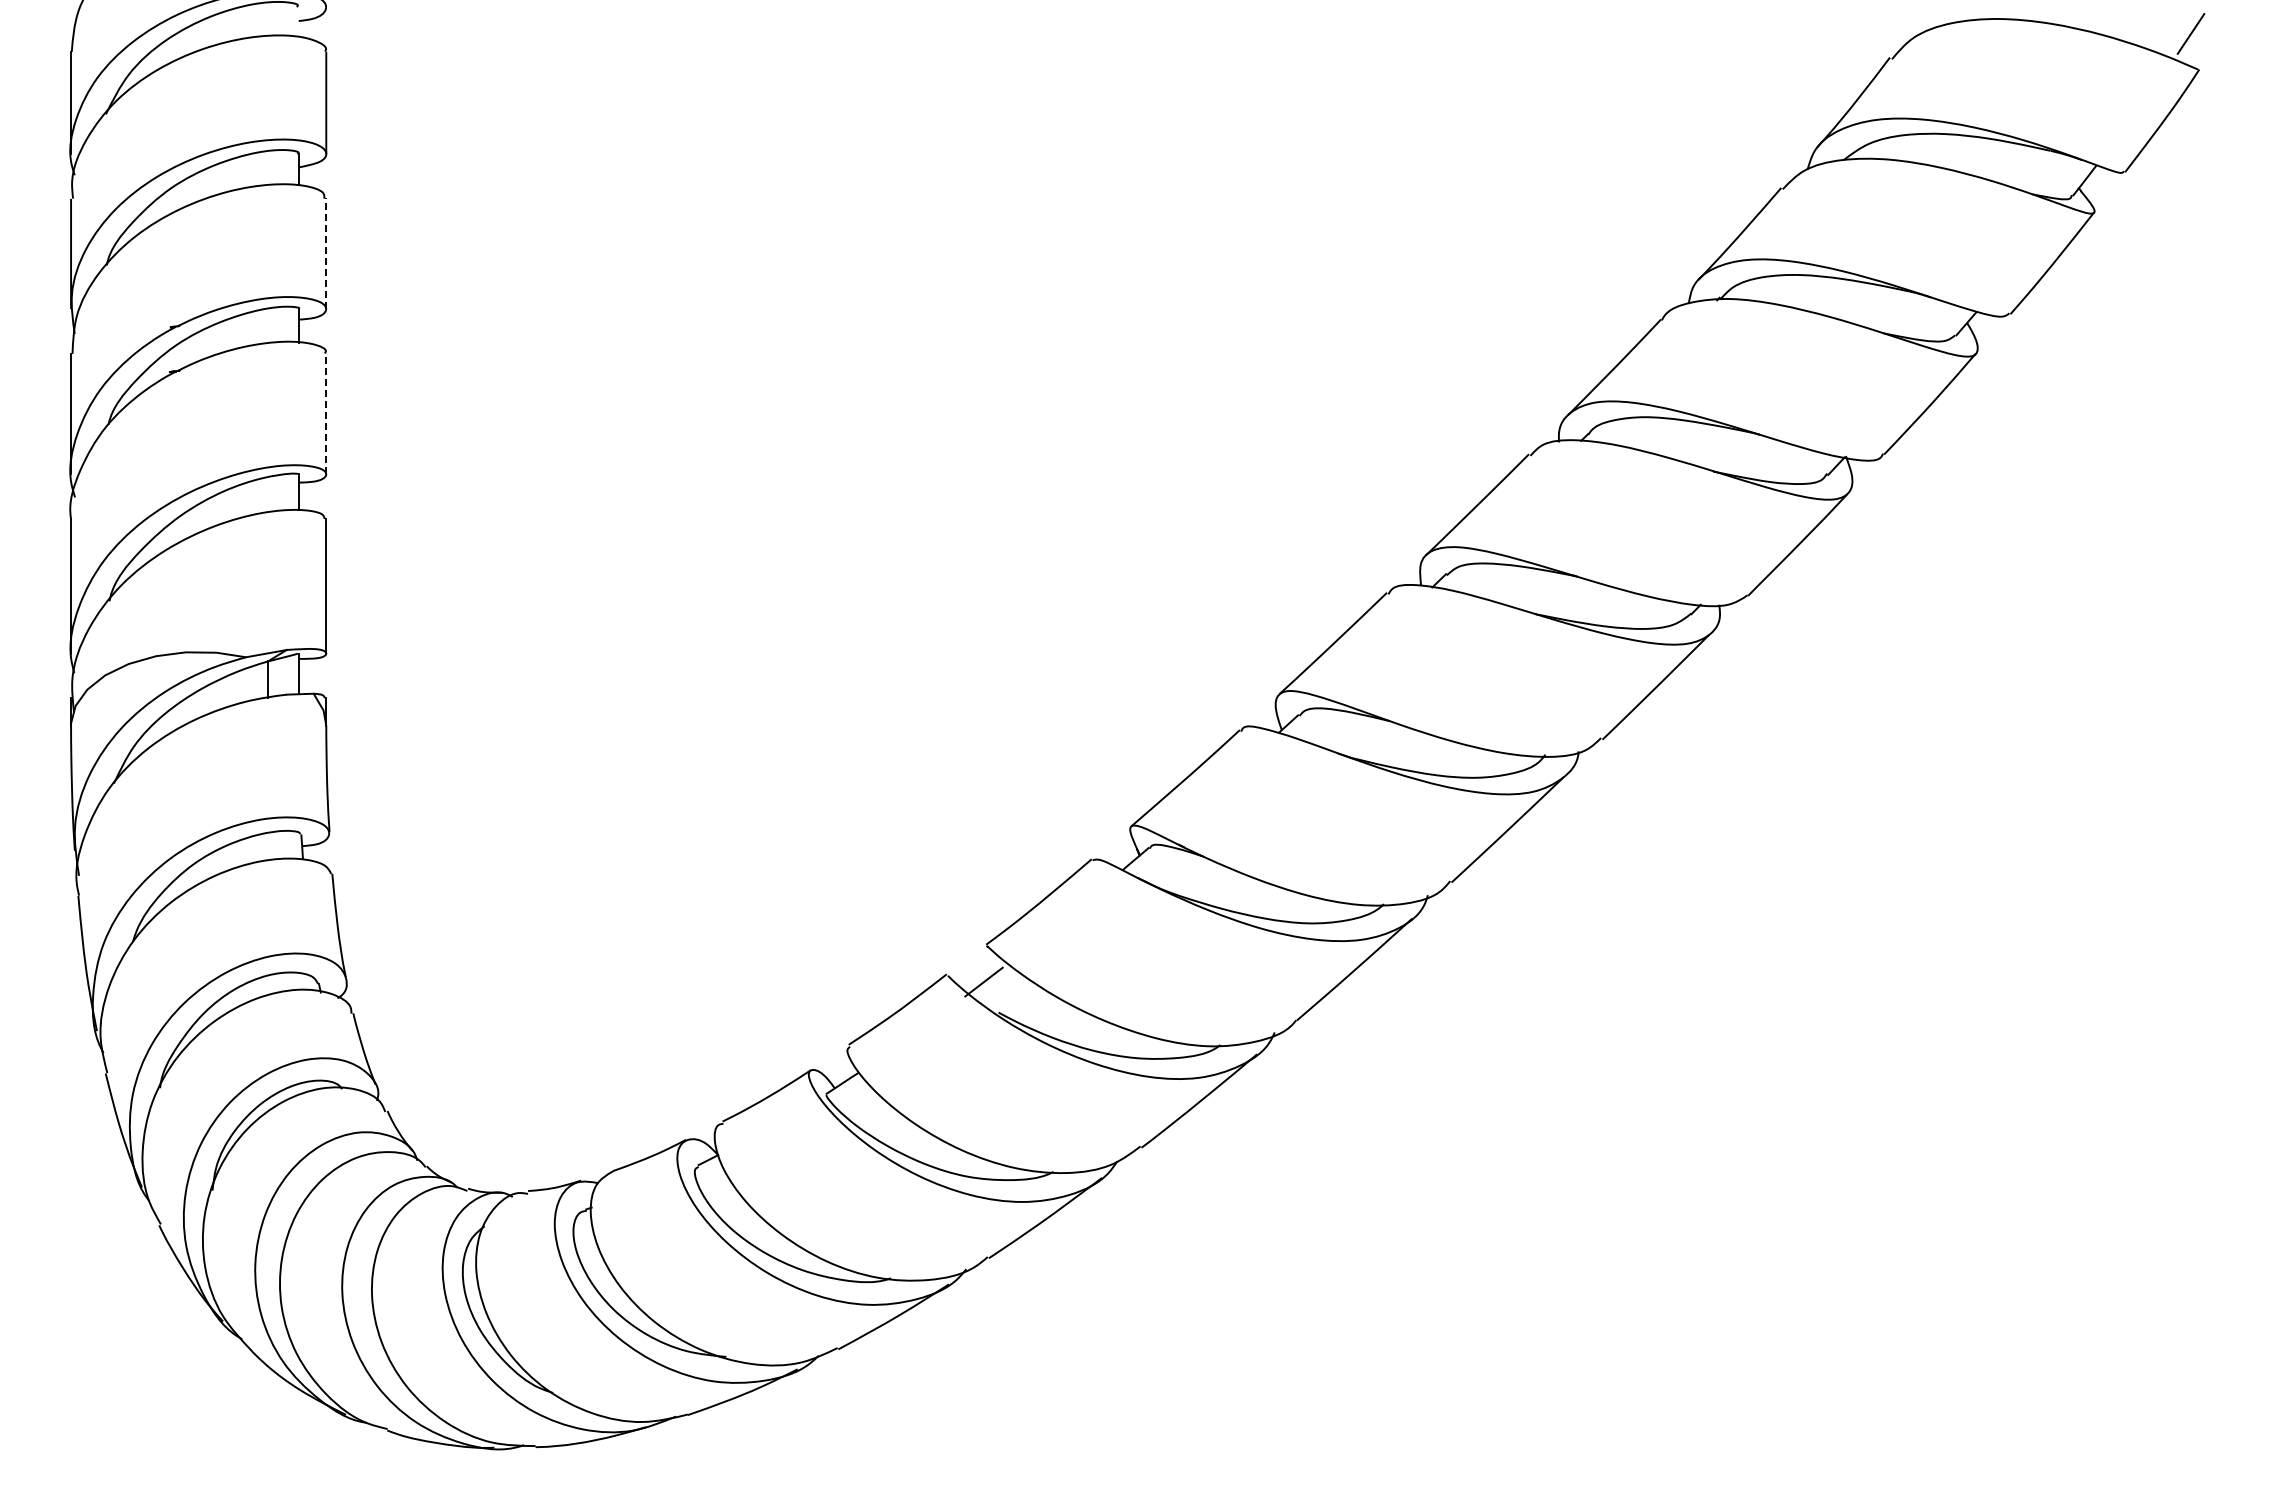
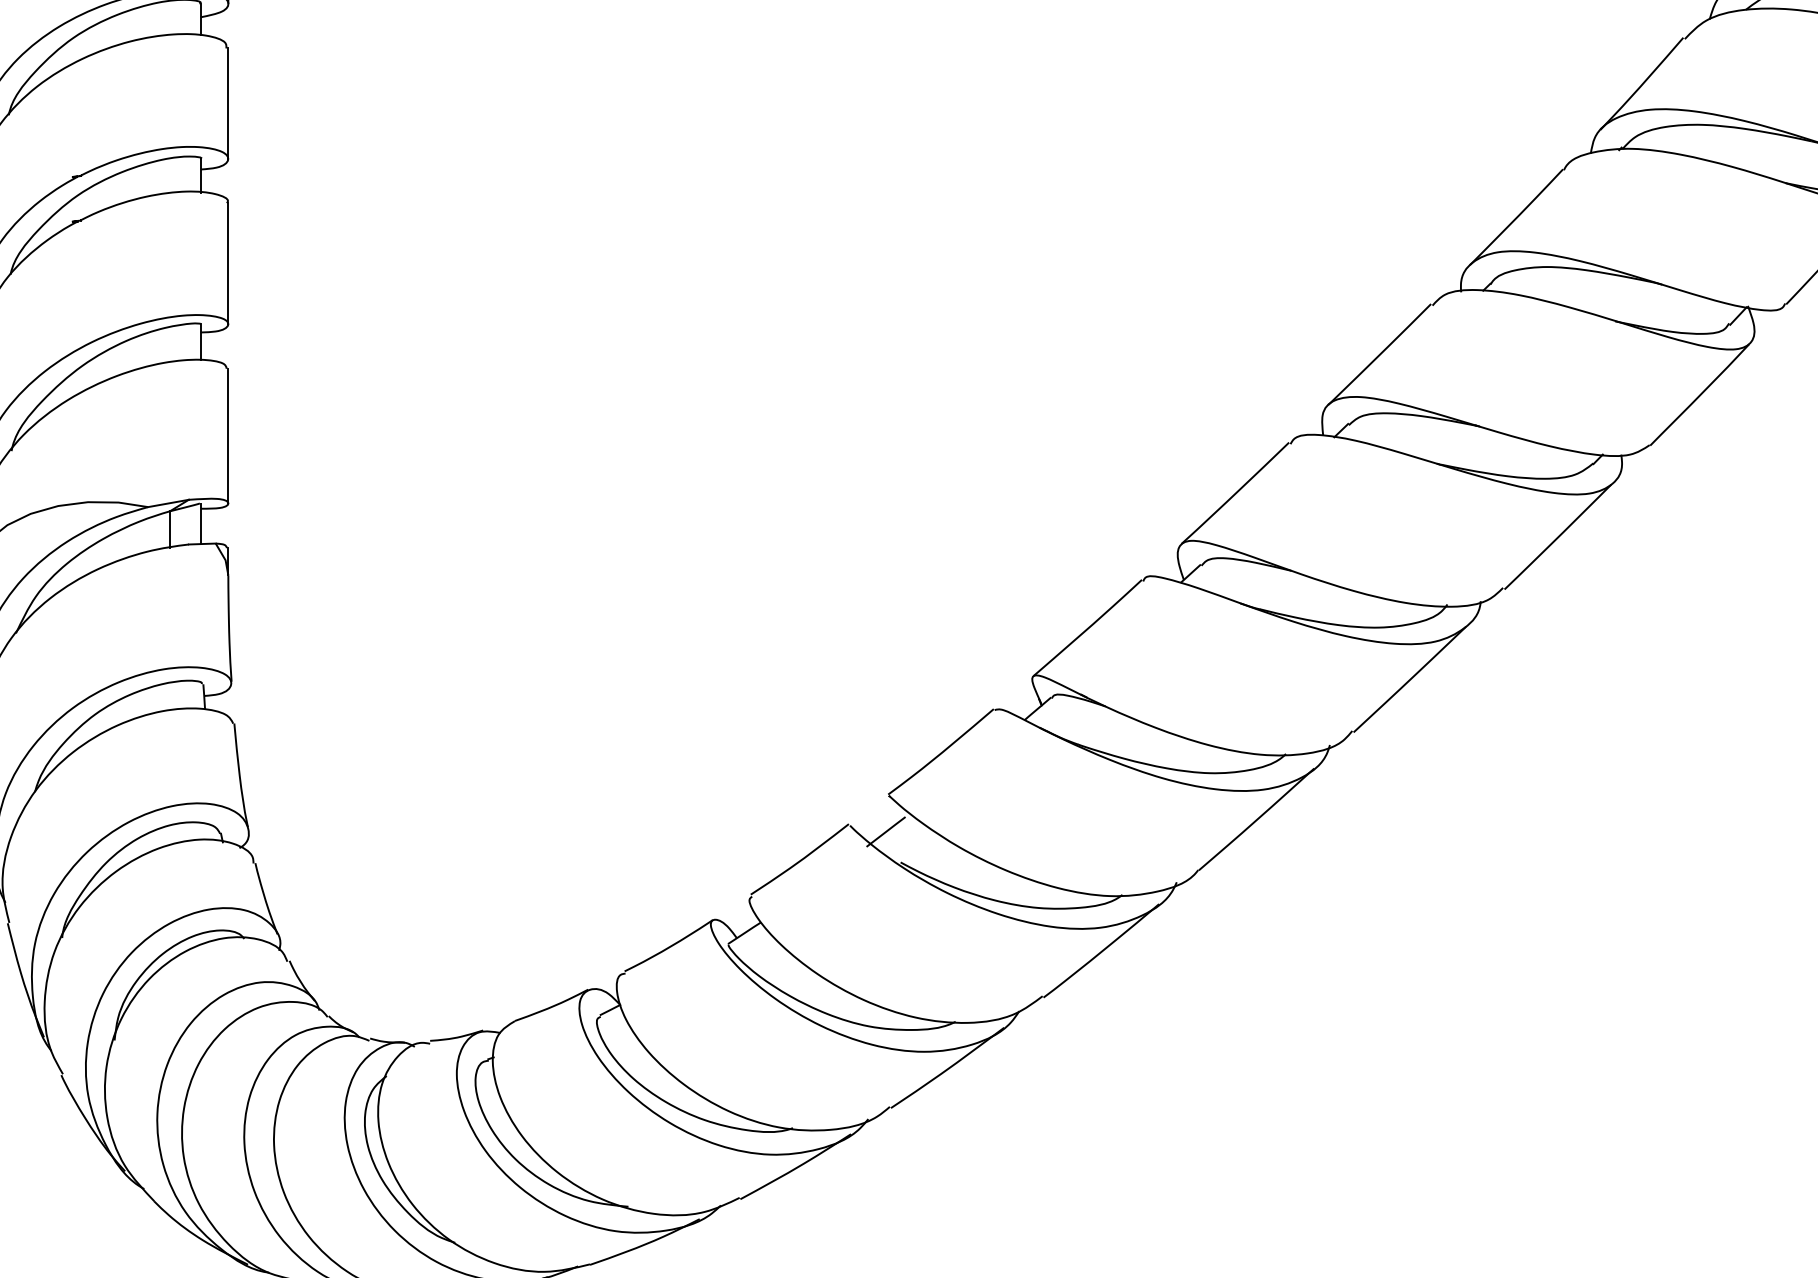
line: (326, 253) -> (228, 103), dashed -> solid
line: (326, 413) -> (228, 263), dashed -> solid

